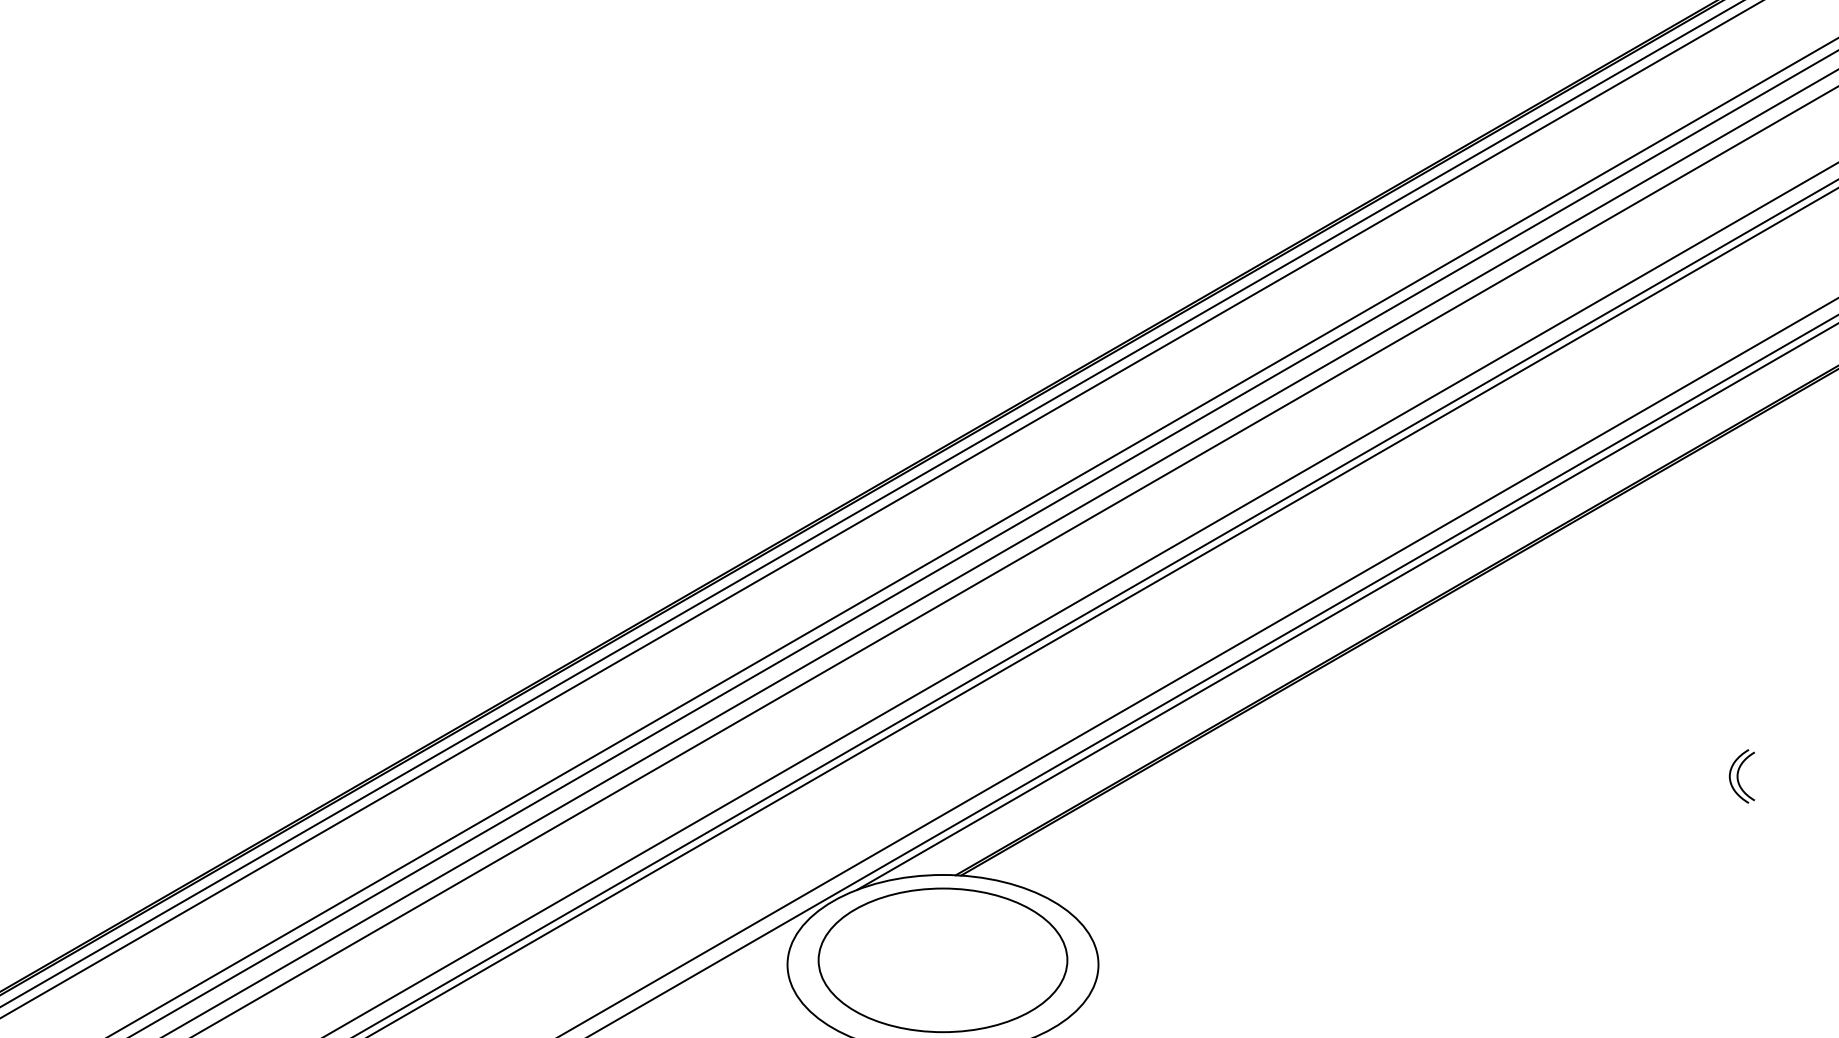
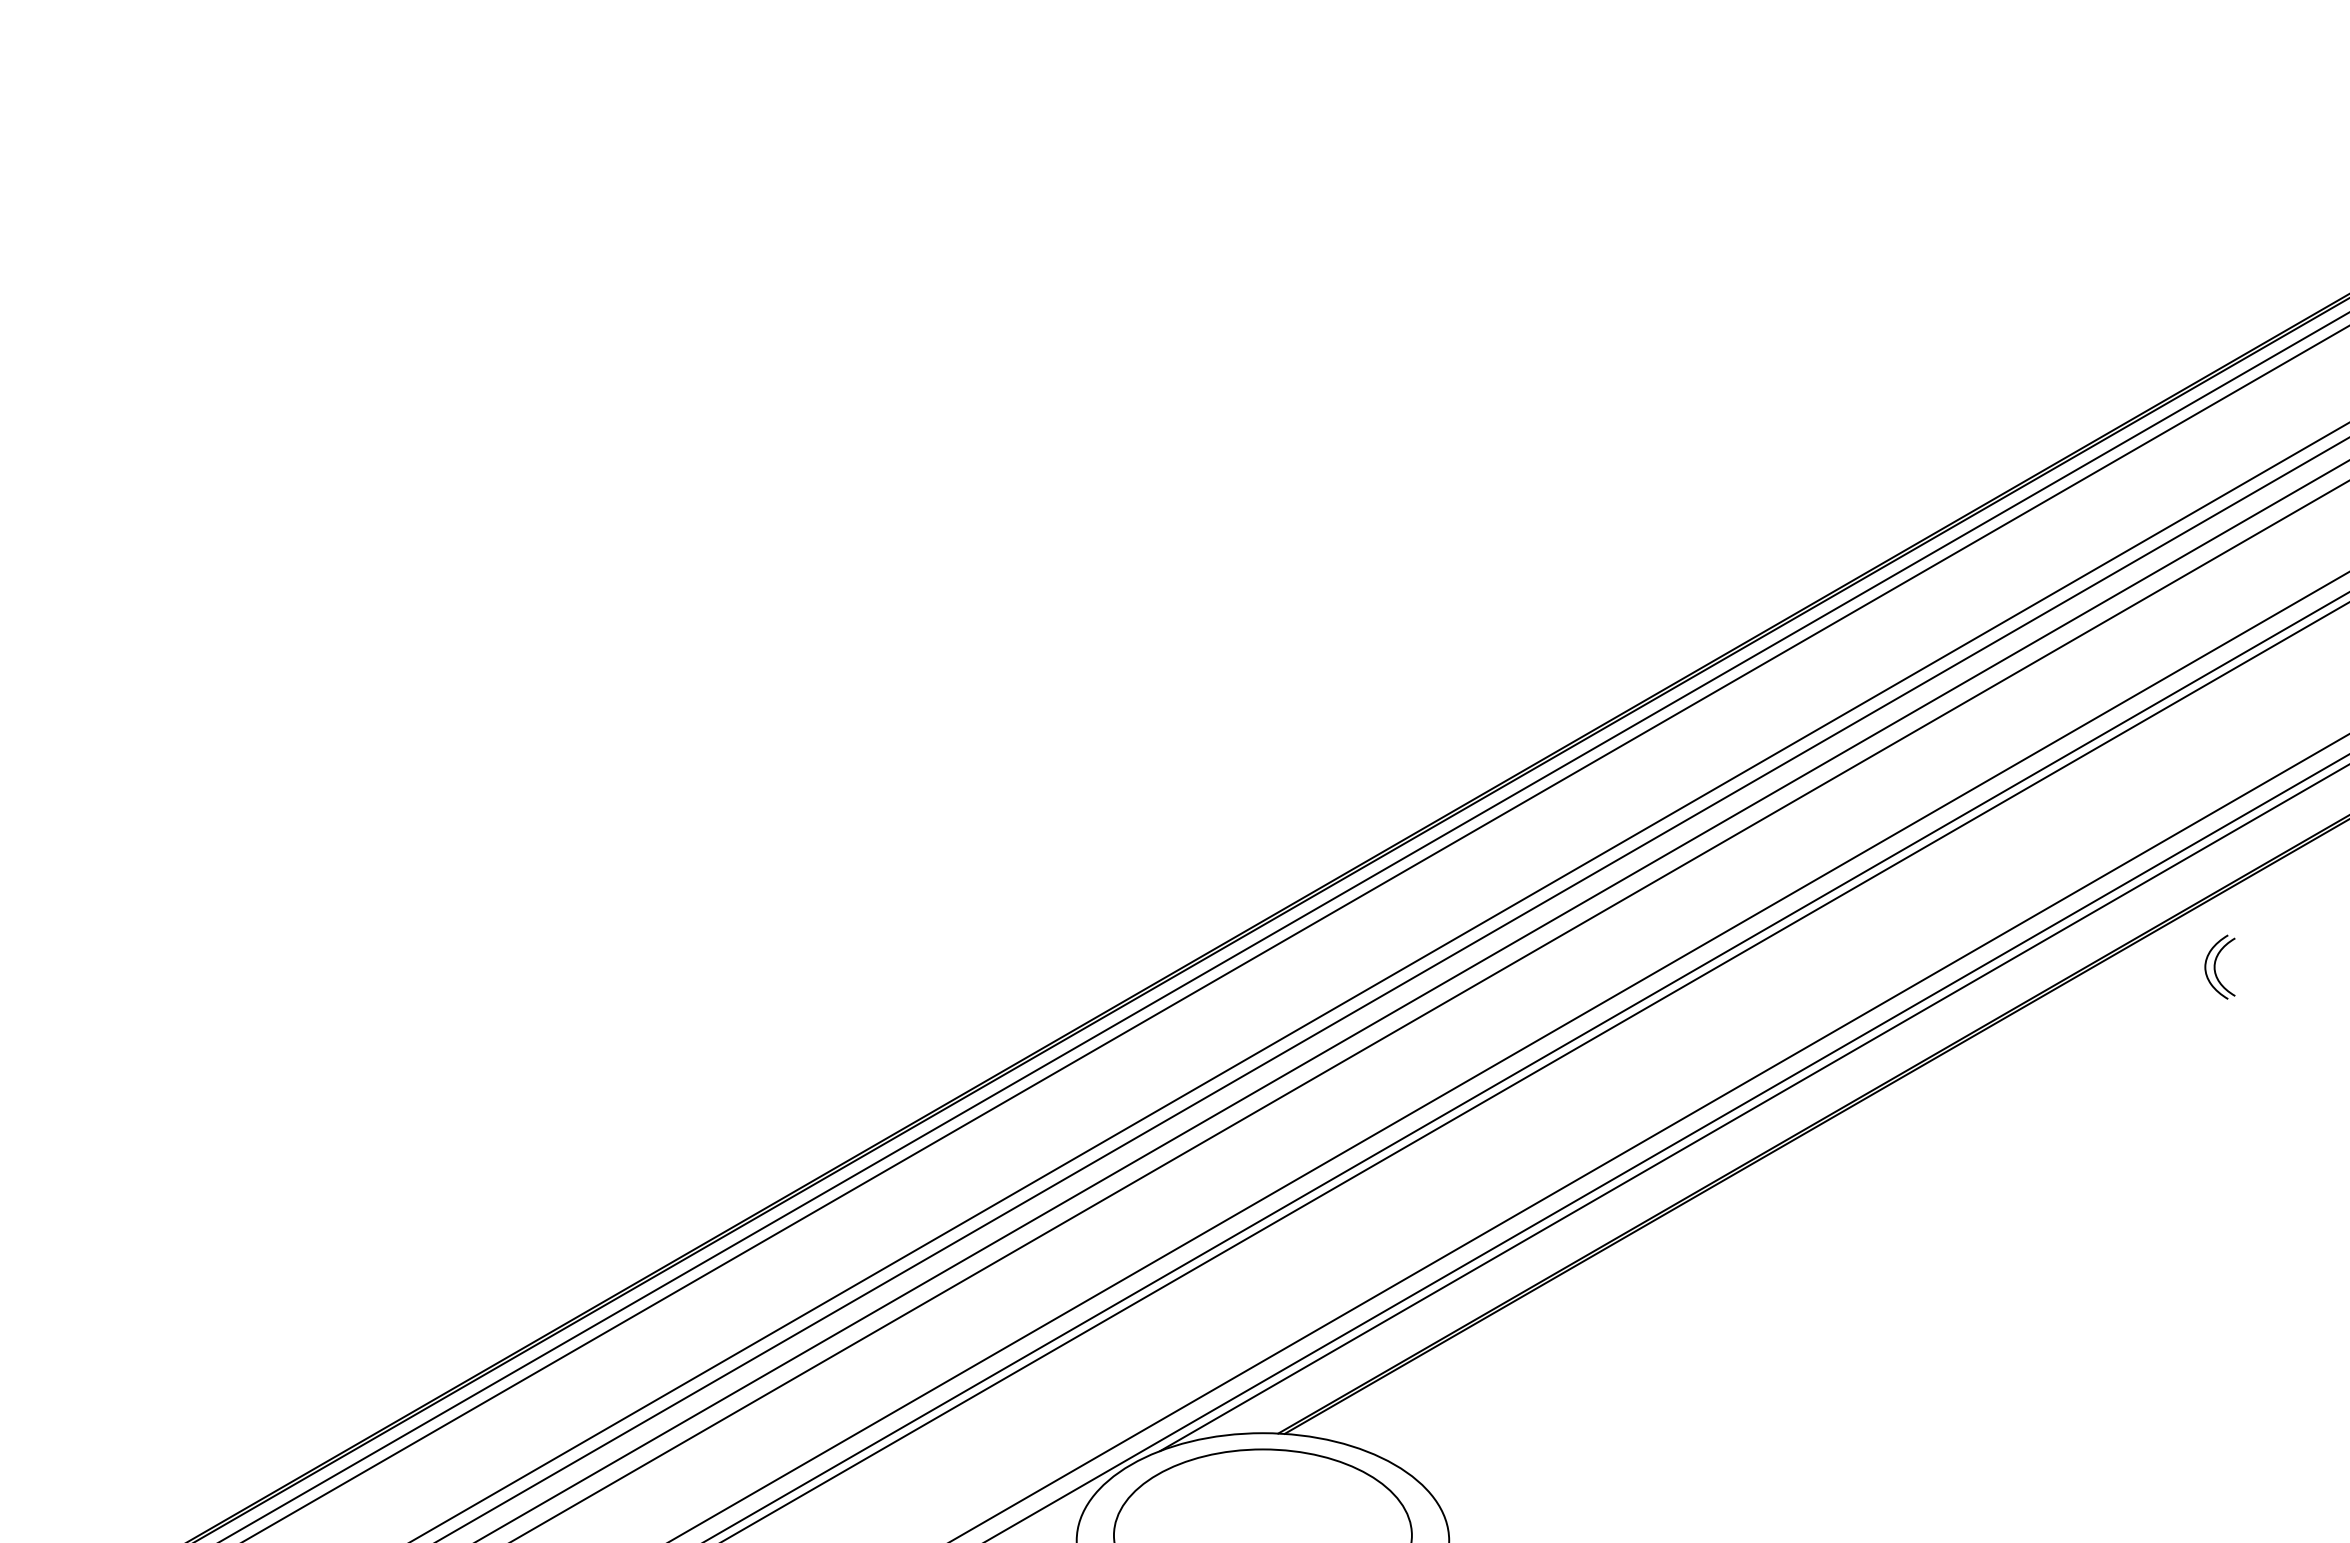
part: (1741, 775) -> (2219, 966), moved

